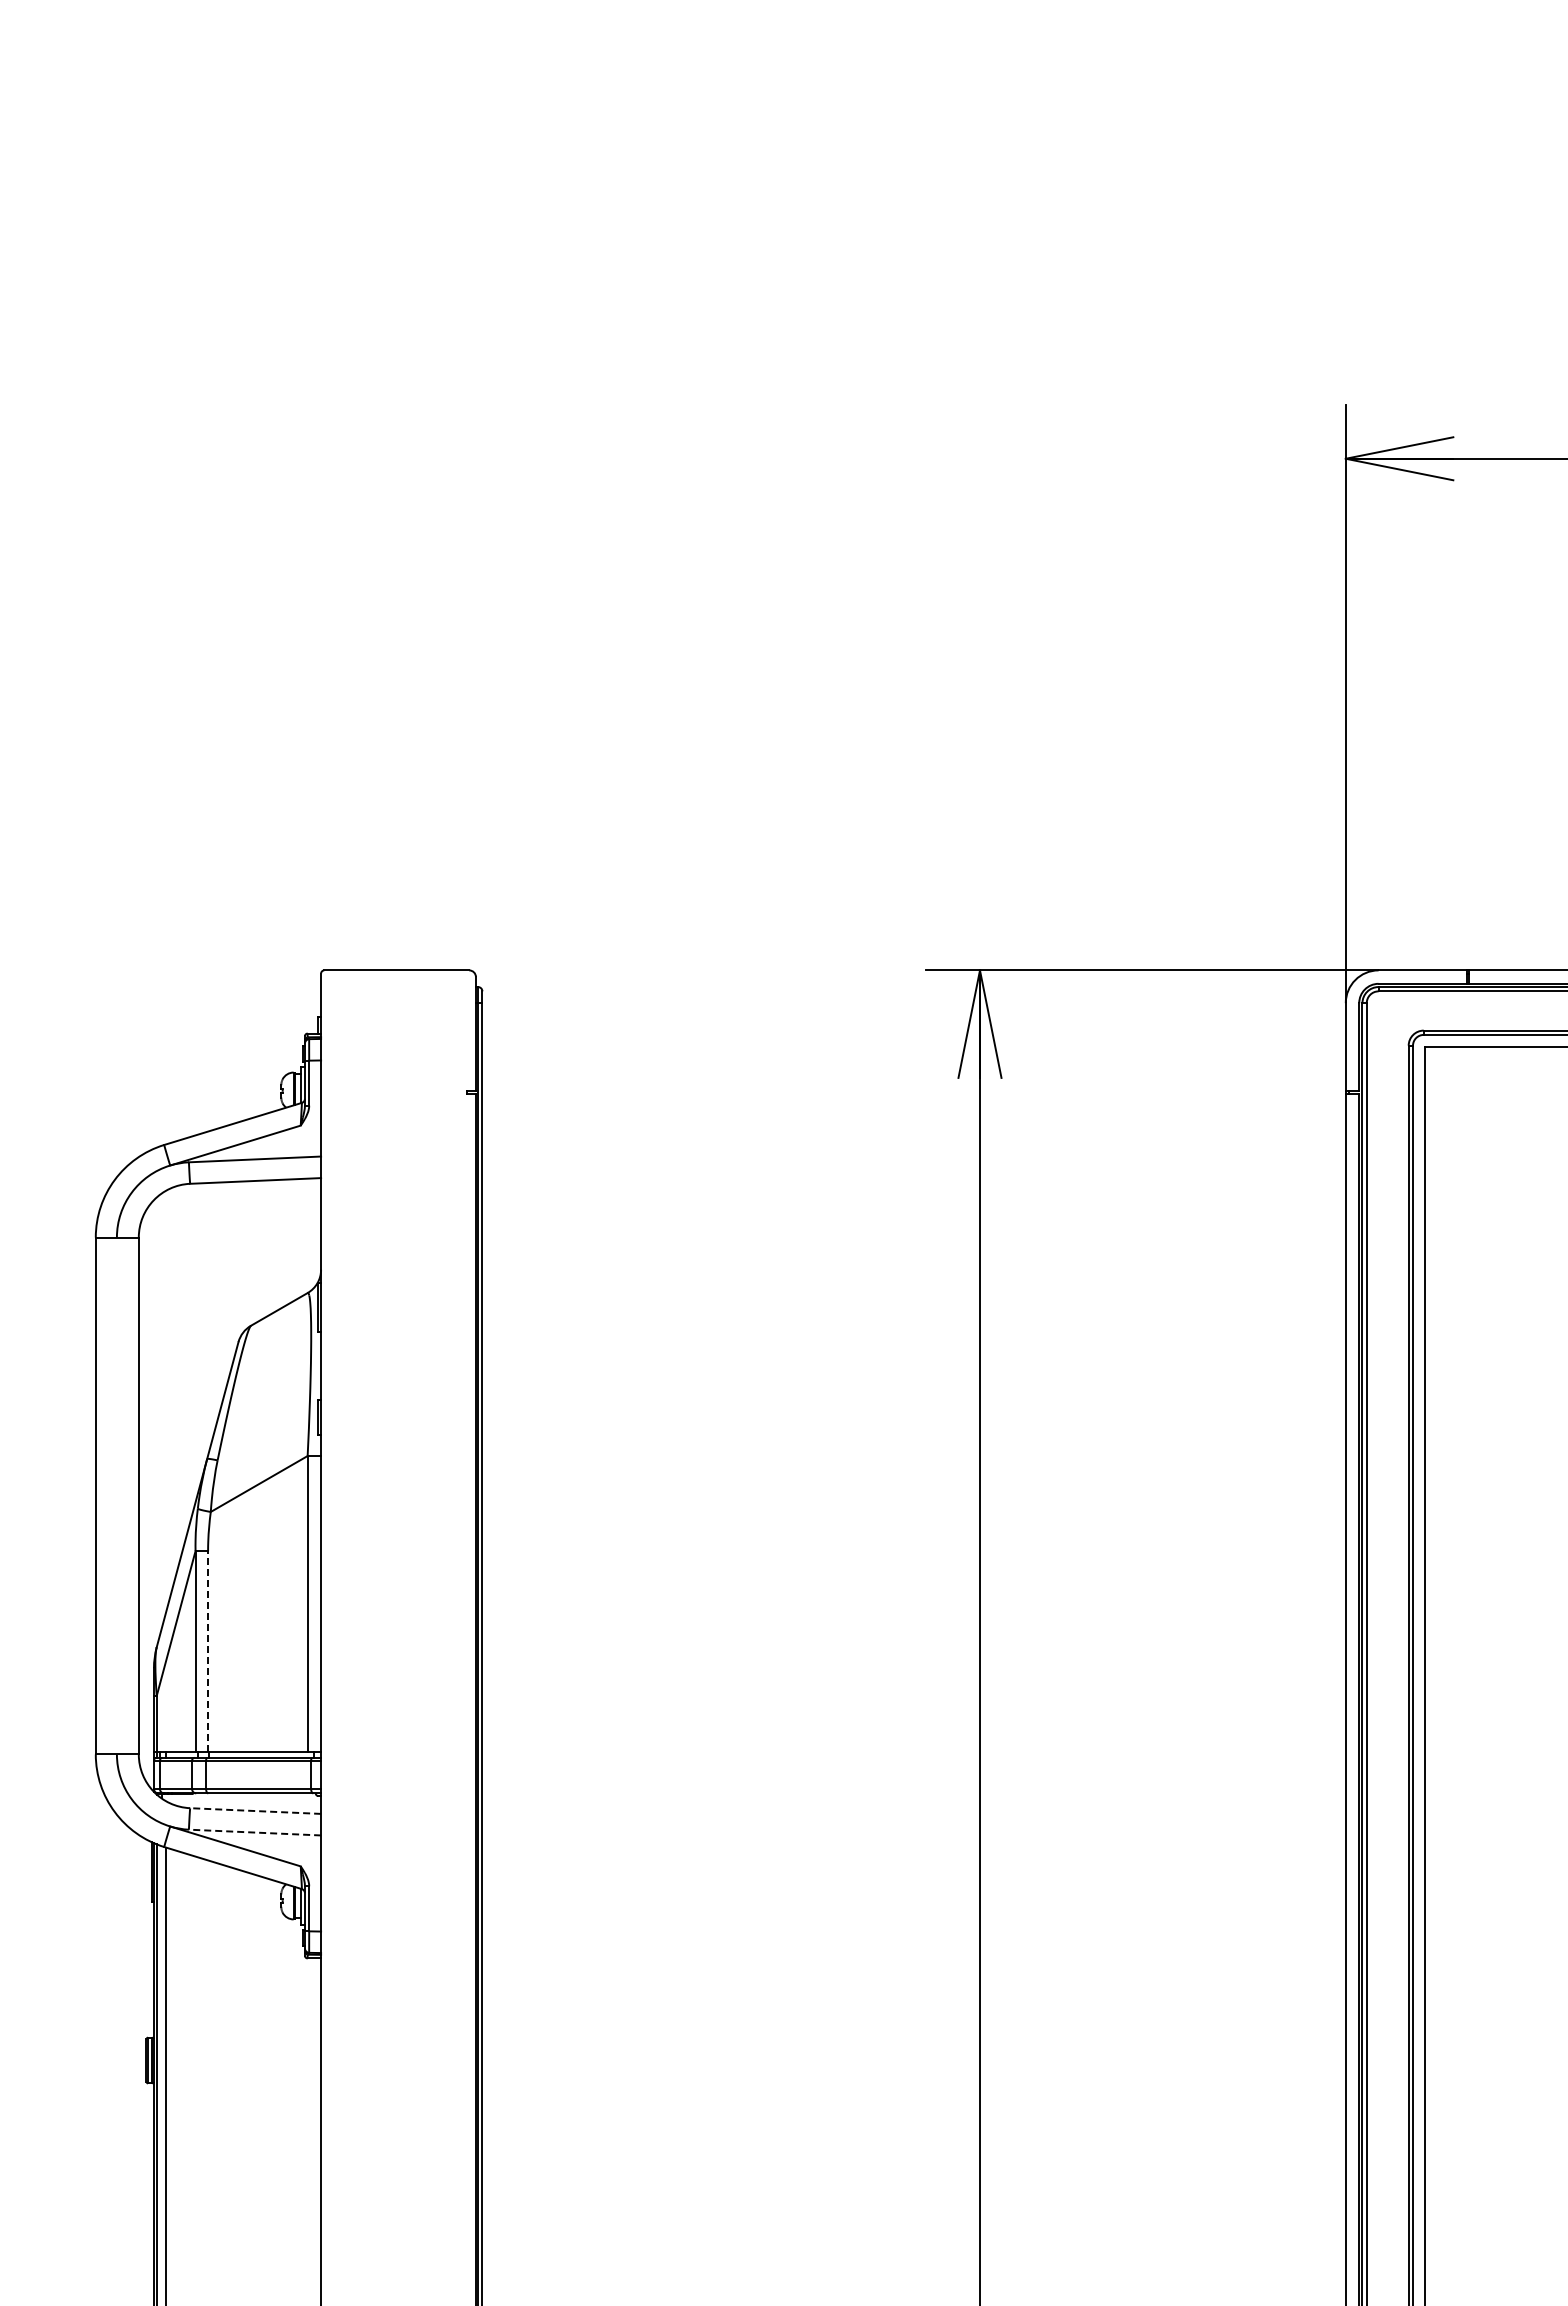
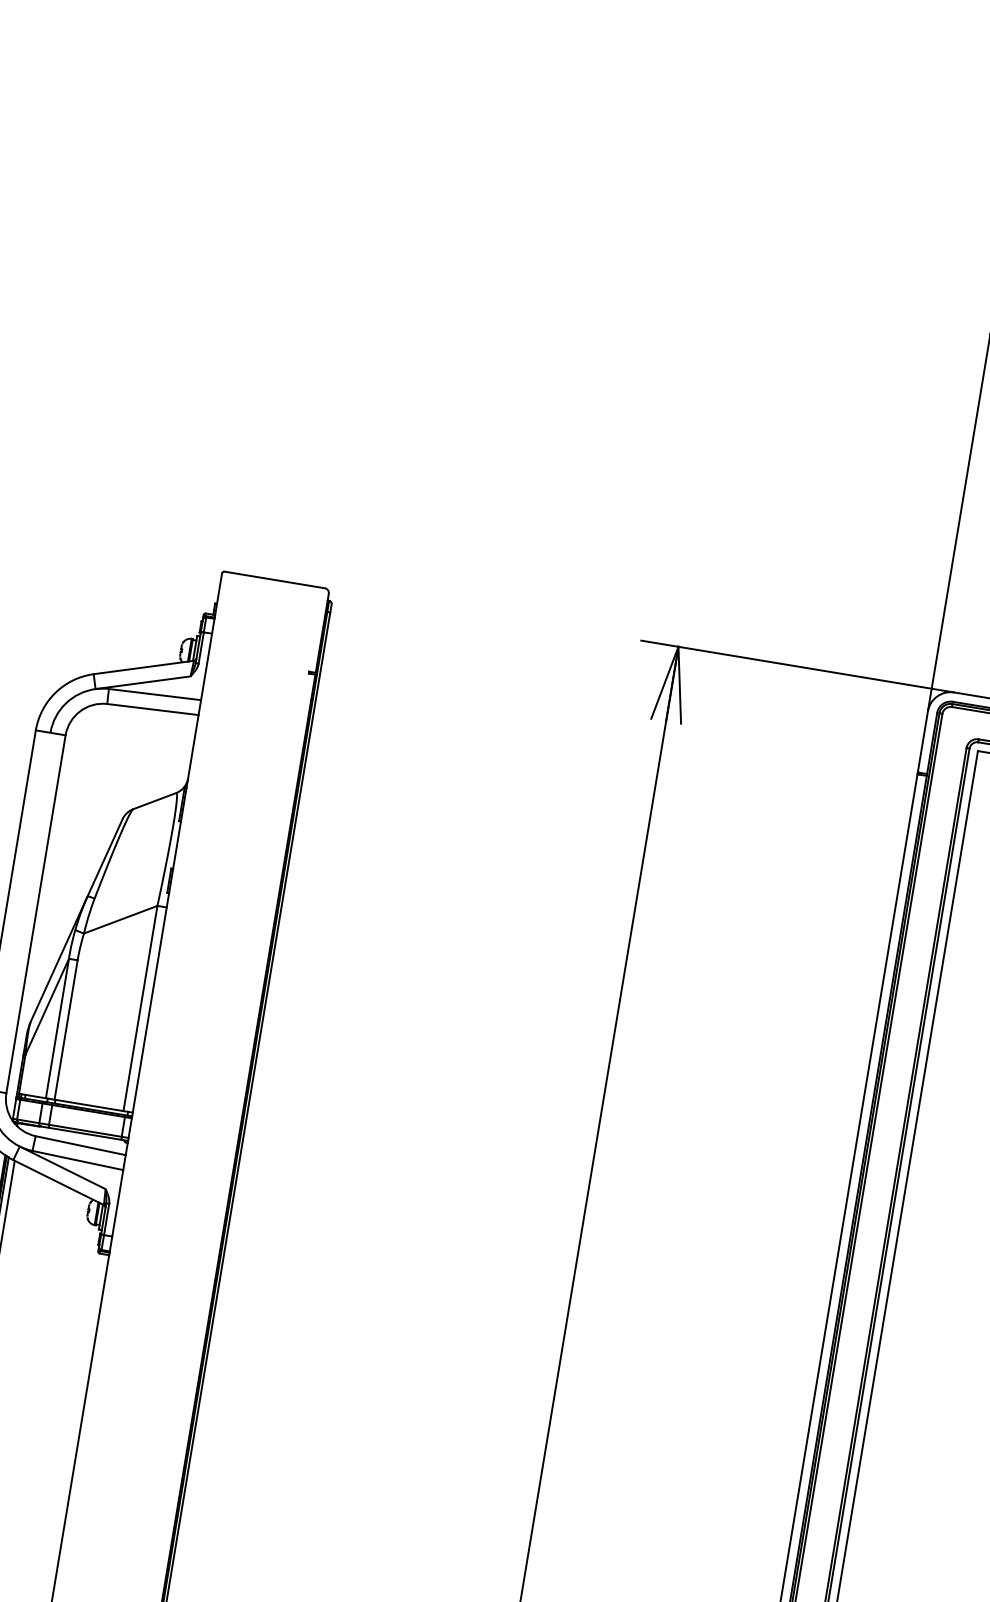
line: (208, 1651) -> (66, 1029), dashed -> solid
line: (255, 1811) -> (80, 1145), dashed -> solid
line: (254, 1832) -> (77, 1160), dashed -> solid

